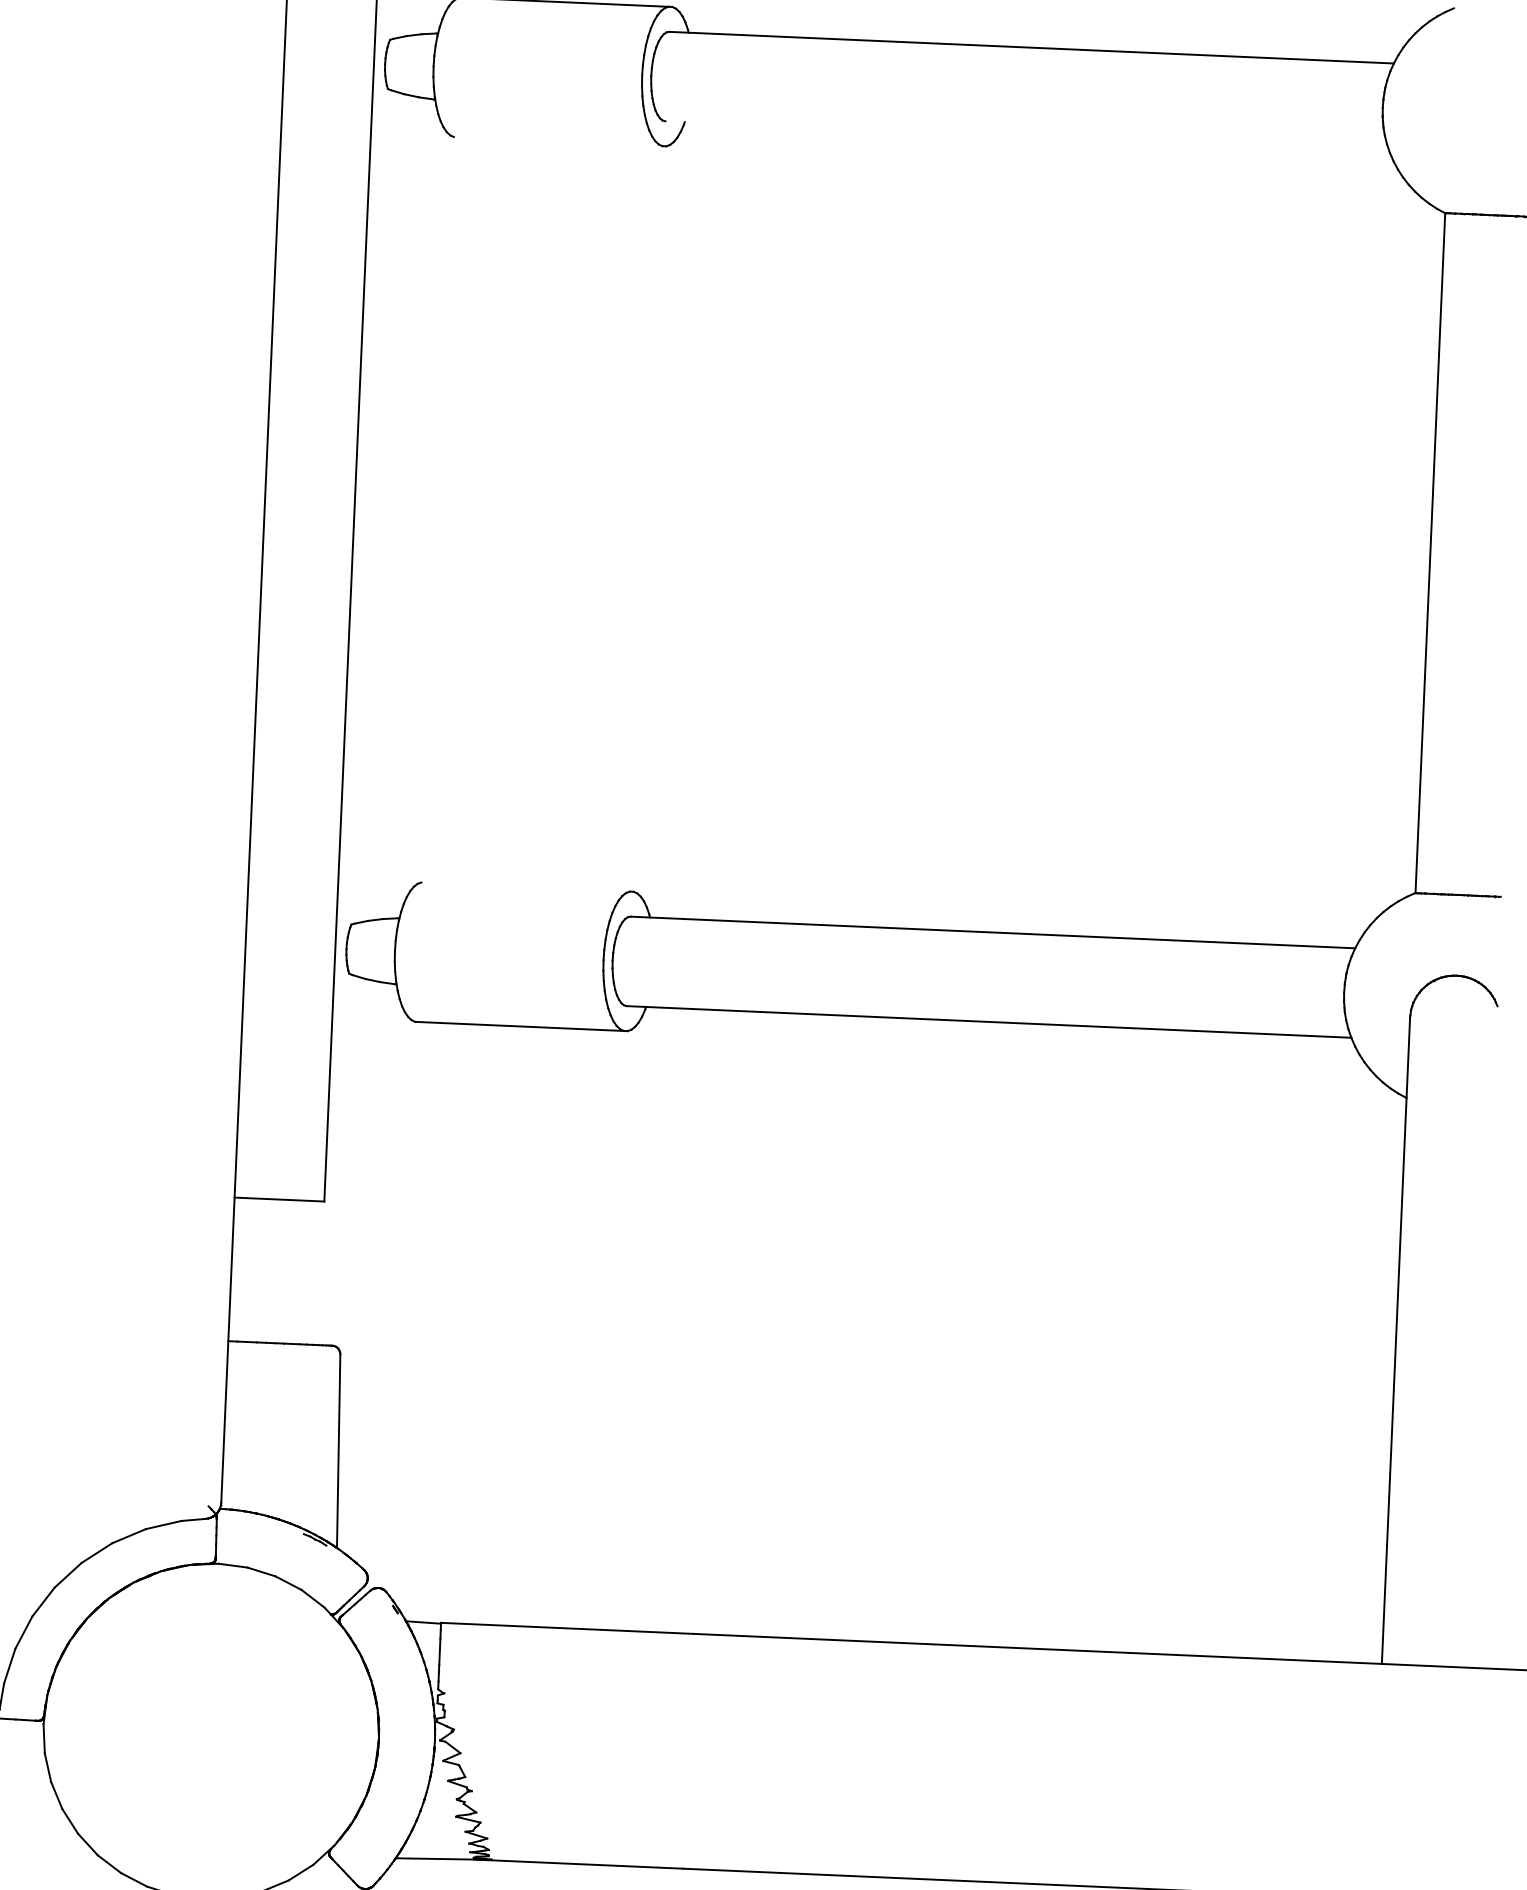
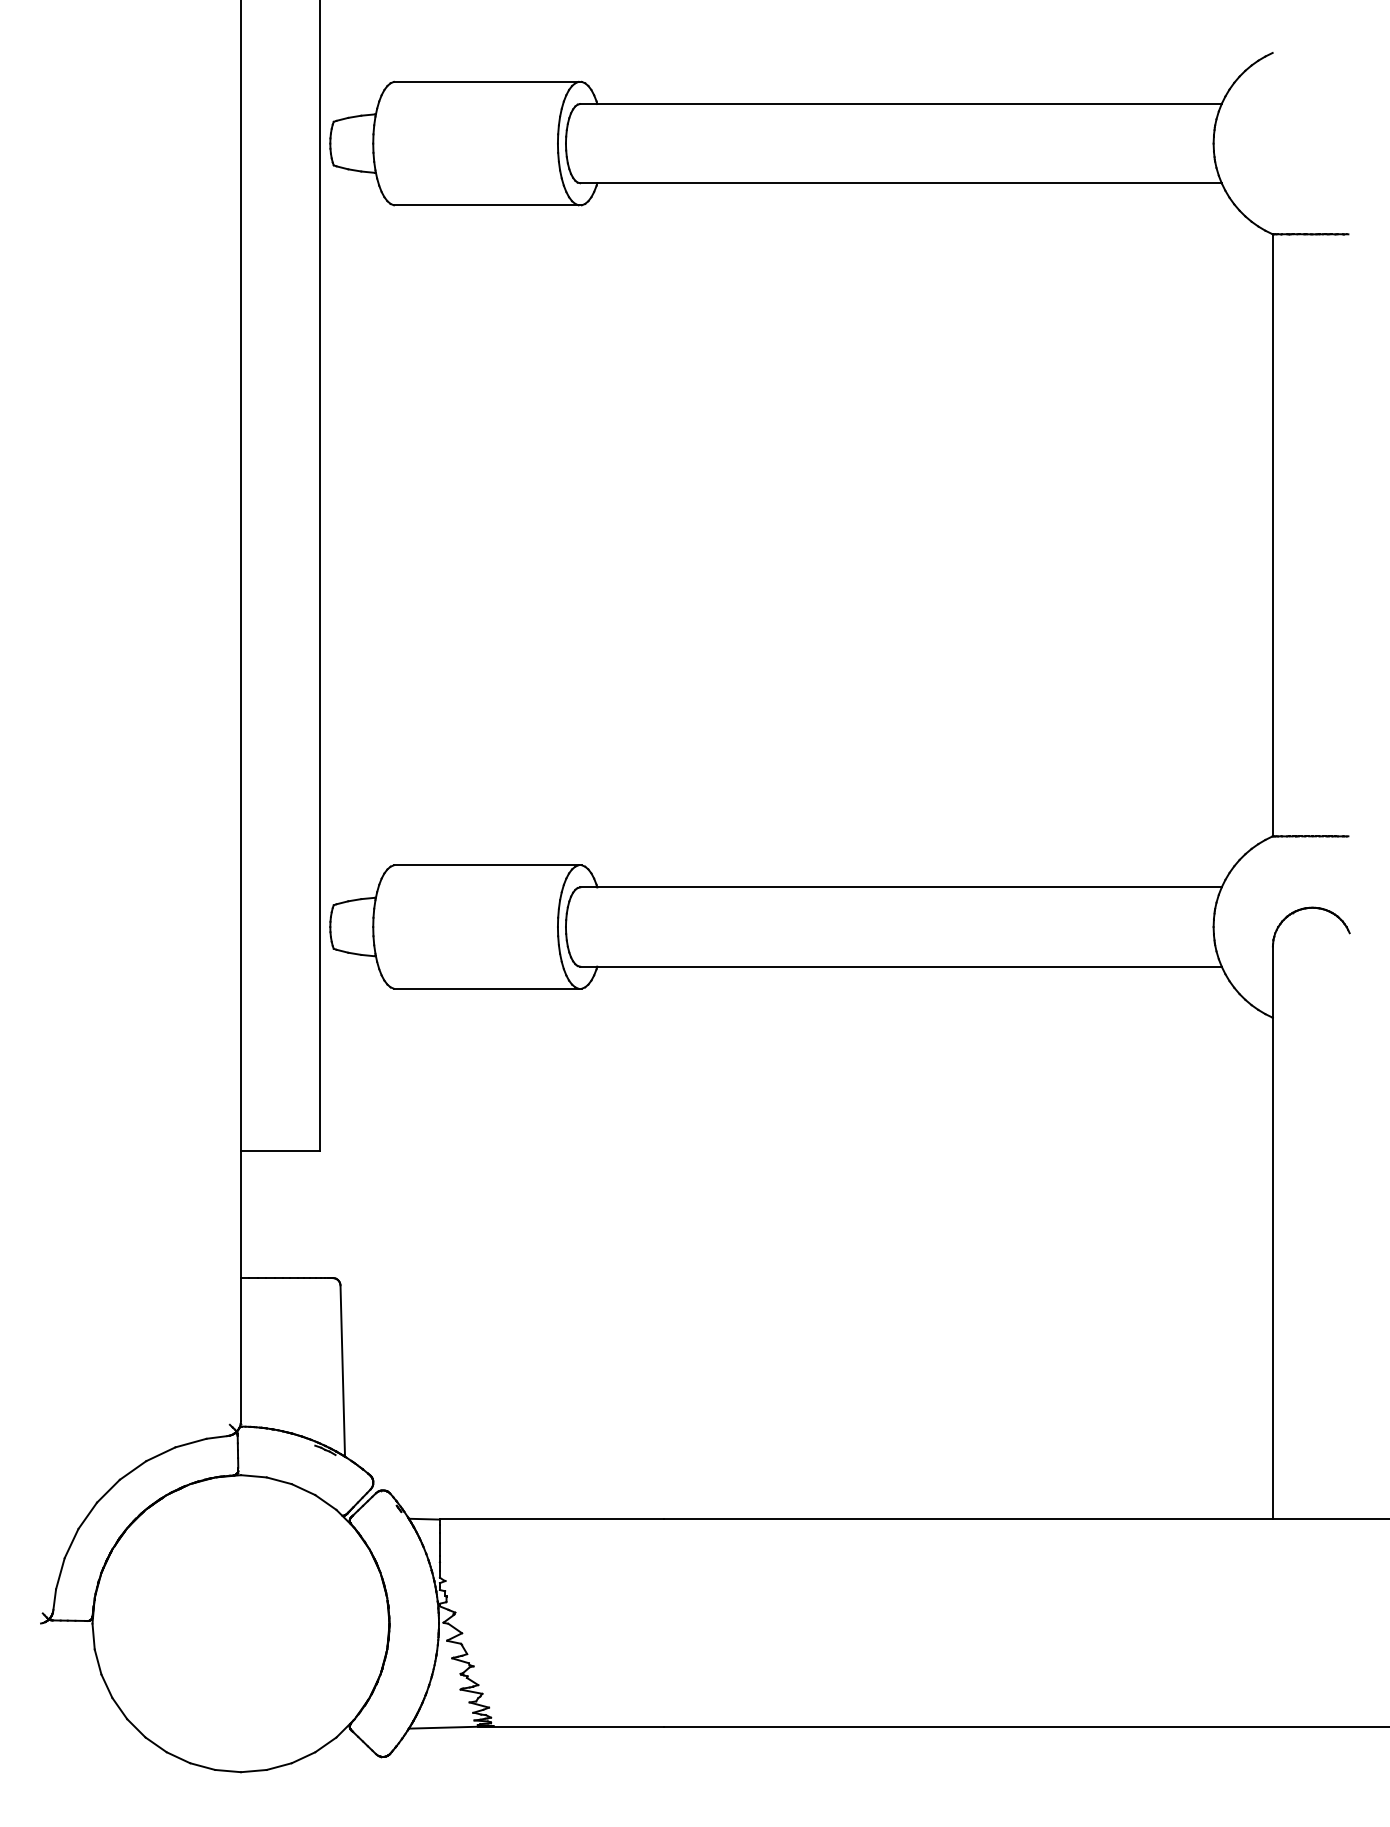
line: (1027, 137) -> (900, 183), added
line: (557, 141) -> (485, 205), added
line: (524, 887) -> (485, 865), added

